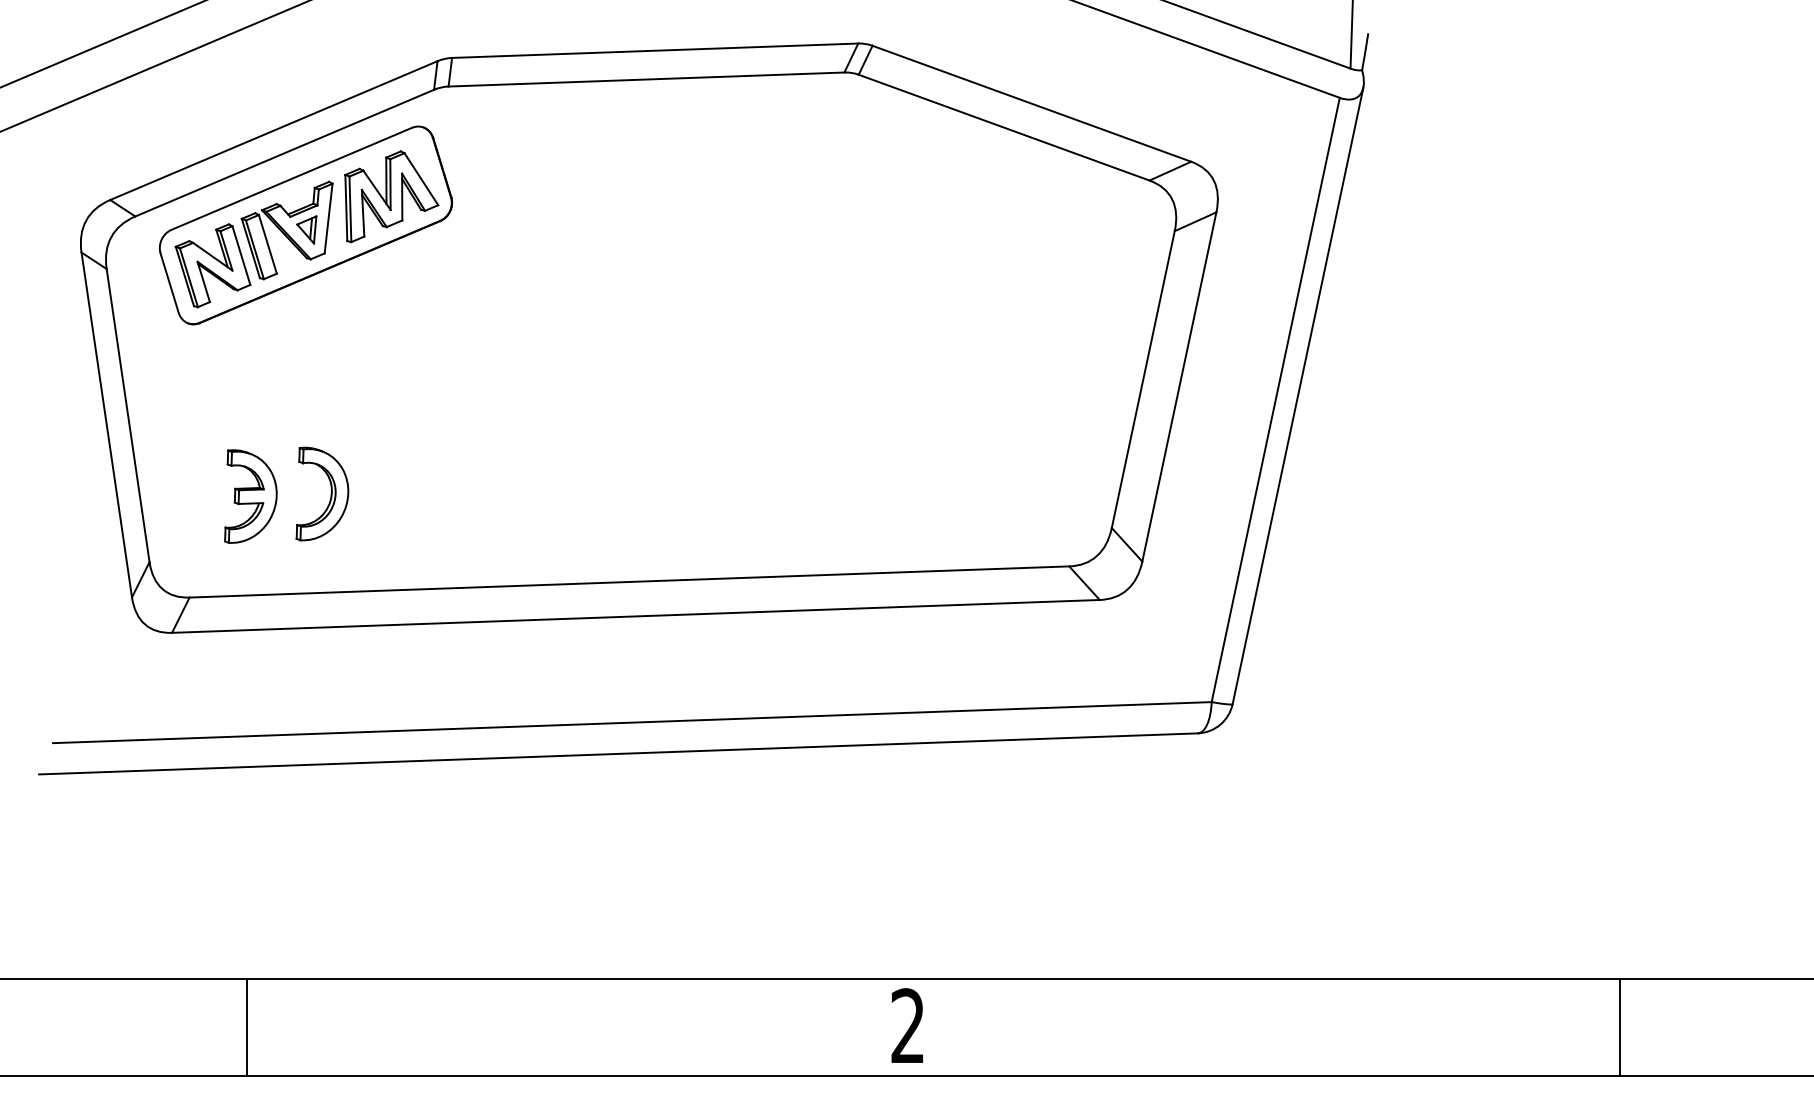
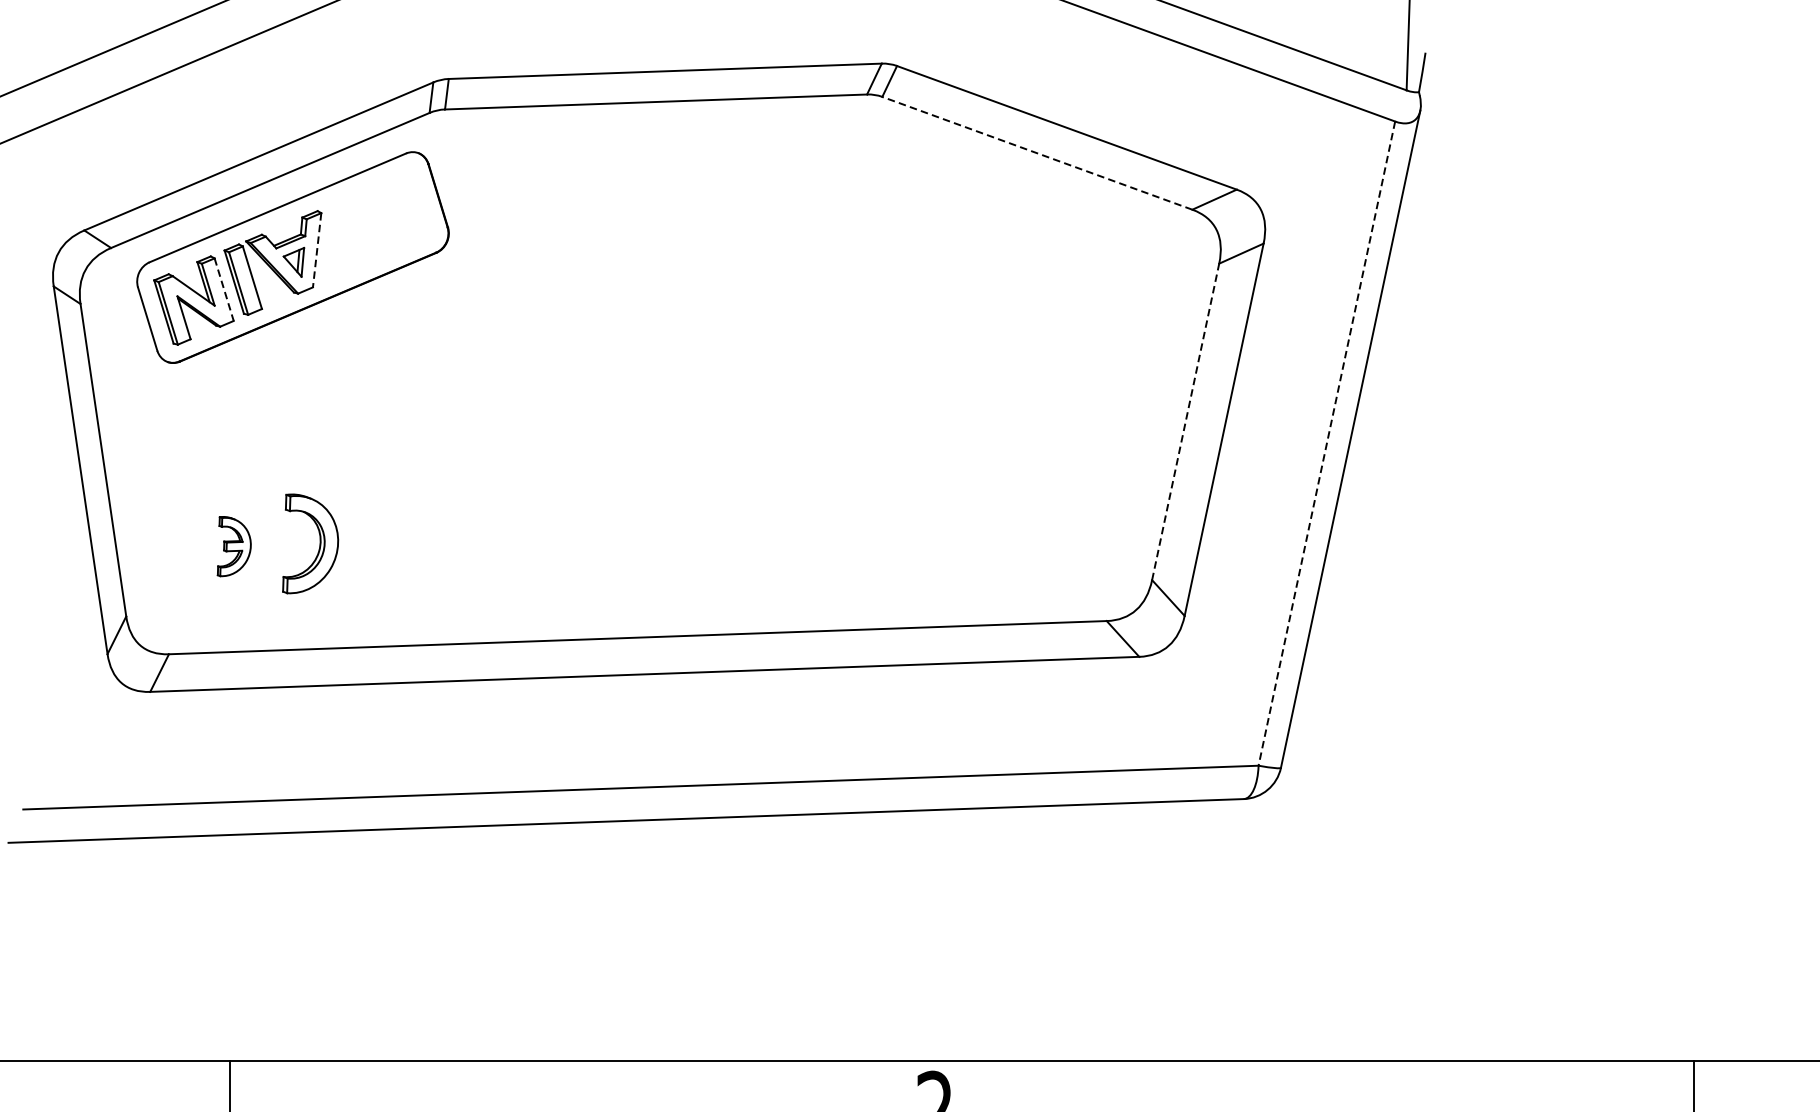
line: (1004, 127) -> (1037, 153), solid -> dashed
part: (391, 196) -> (384, 226), removed
line: (328, 219) -> (317, 251), solid -> dashed
line: (241, 255) -> (224, 289), solid -> dashed
line: (1143, 379) -> (1185, 421), solid -> dashed
line: (1275, 399) -> (1326, 443), solid -> dashed
part: (250, 496) -> (233, 546), size x0.6

